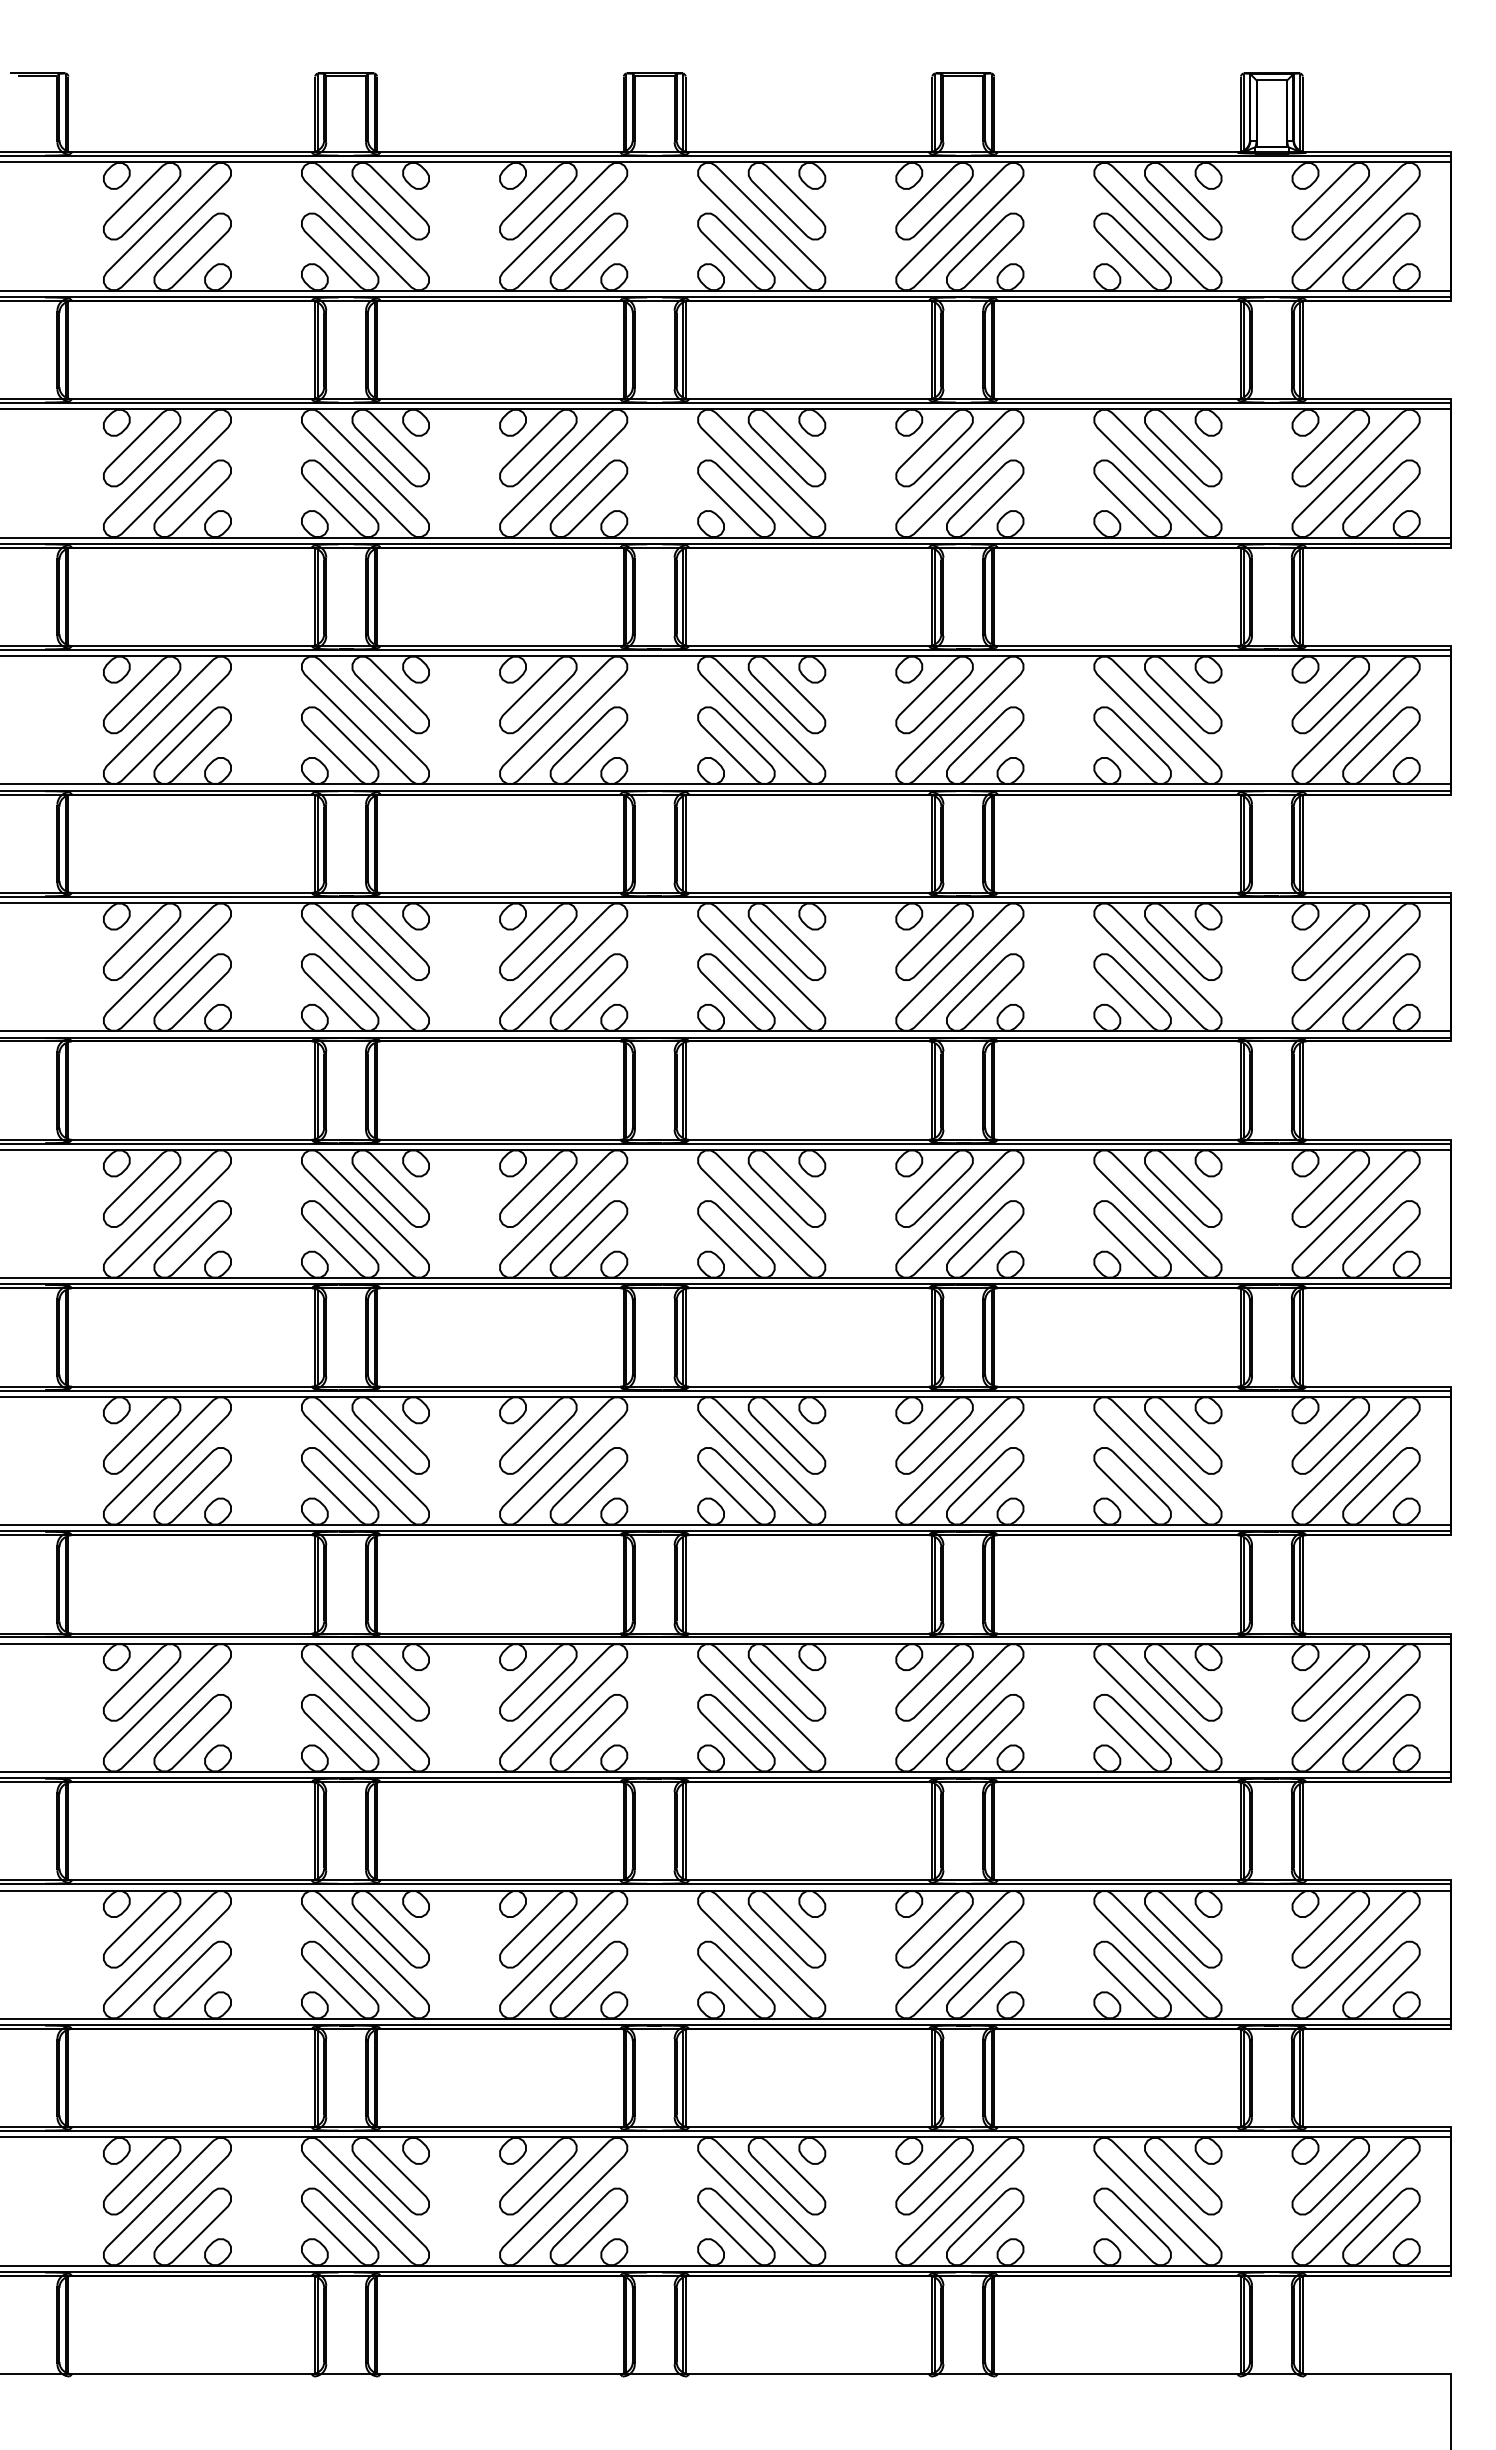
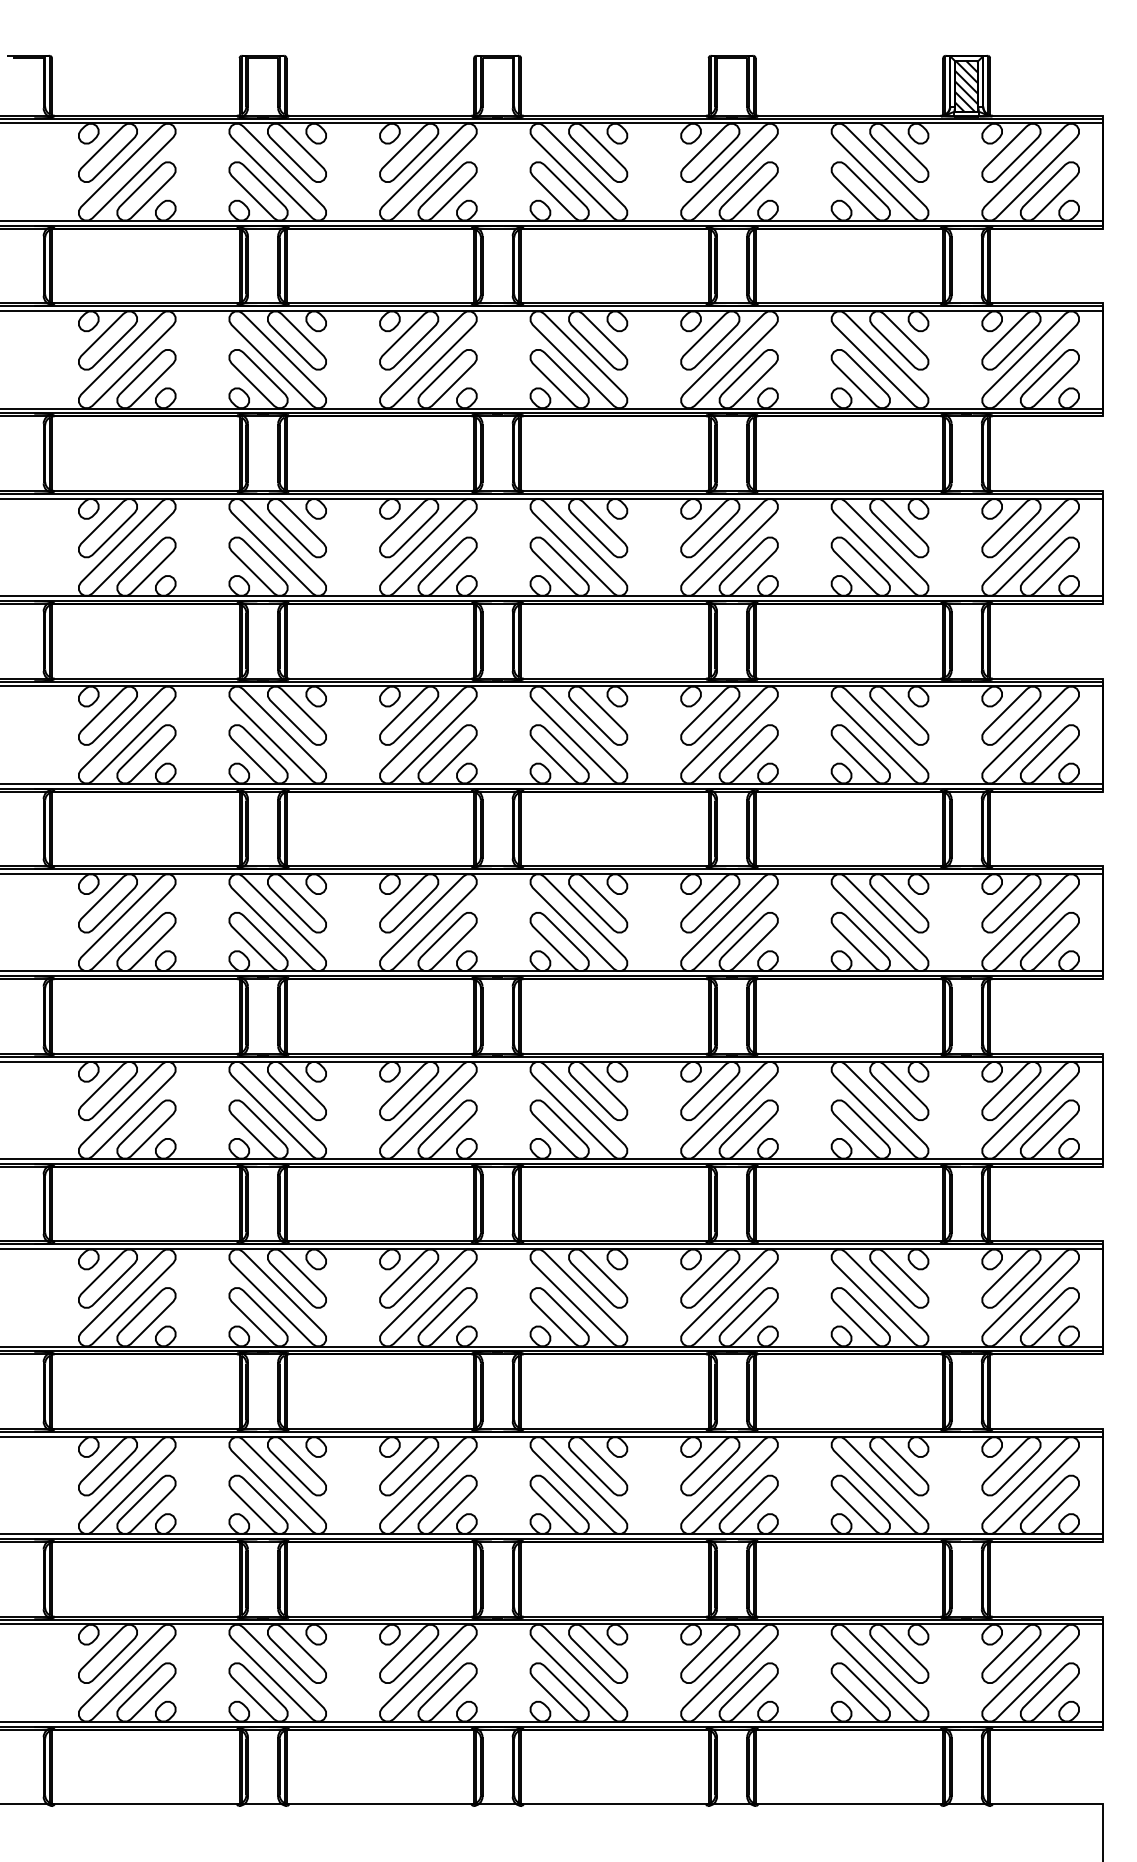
hatch: (1271, 113) -> (966, 86), added

